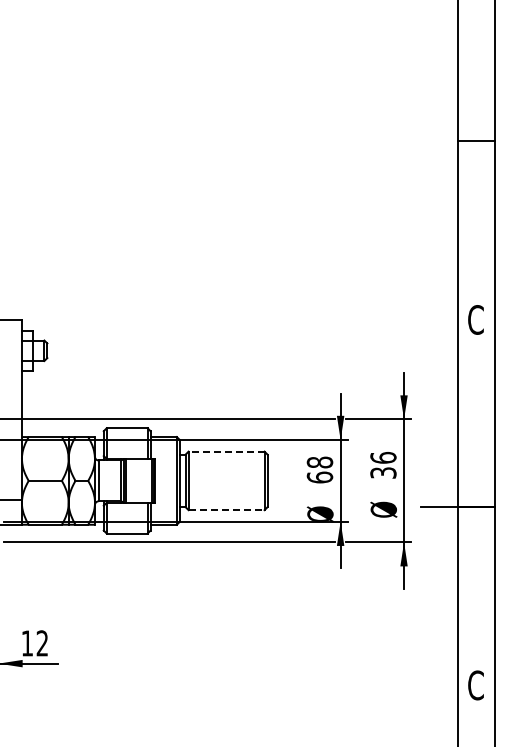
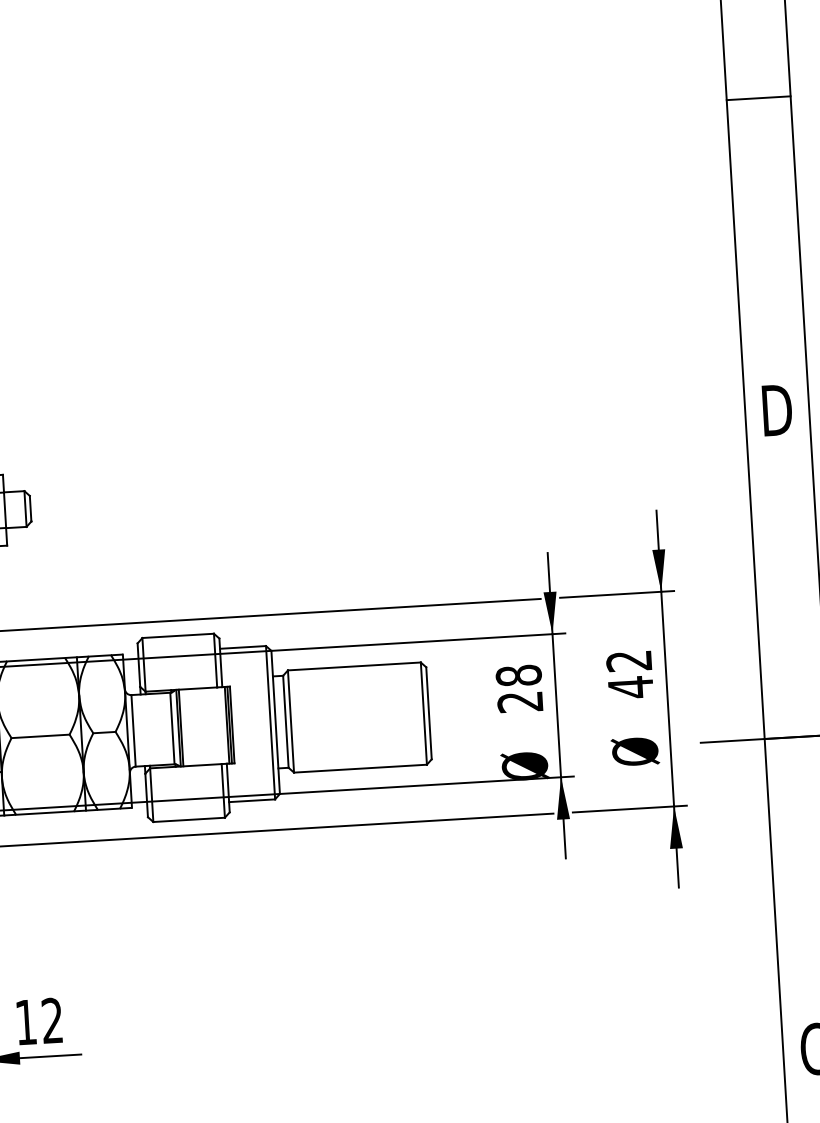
text: (476, 319) -> (777, 409), C -> D
line: (226, 451) -> (354, 666), dashed -> solid
text: (383, 465) -> (630, 674), 36 -> 42
text: (319, 477) -> (519, 701), 68 -> 28
line: (227, 510) -> (362, 769), dashed -> solid

